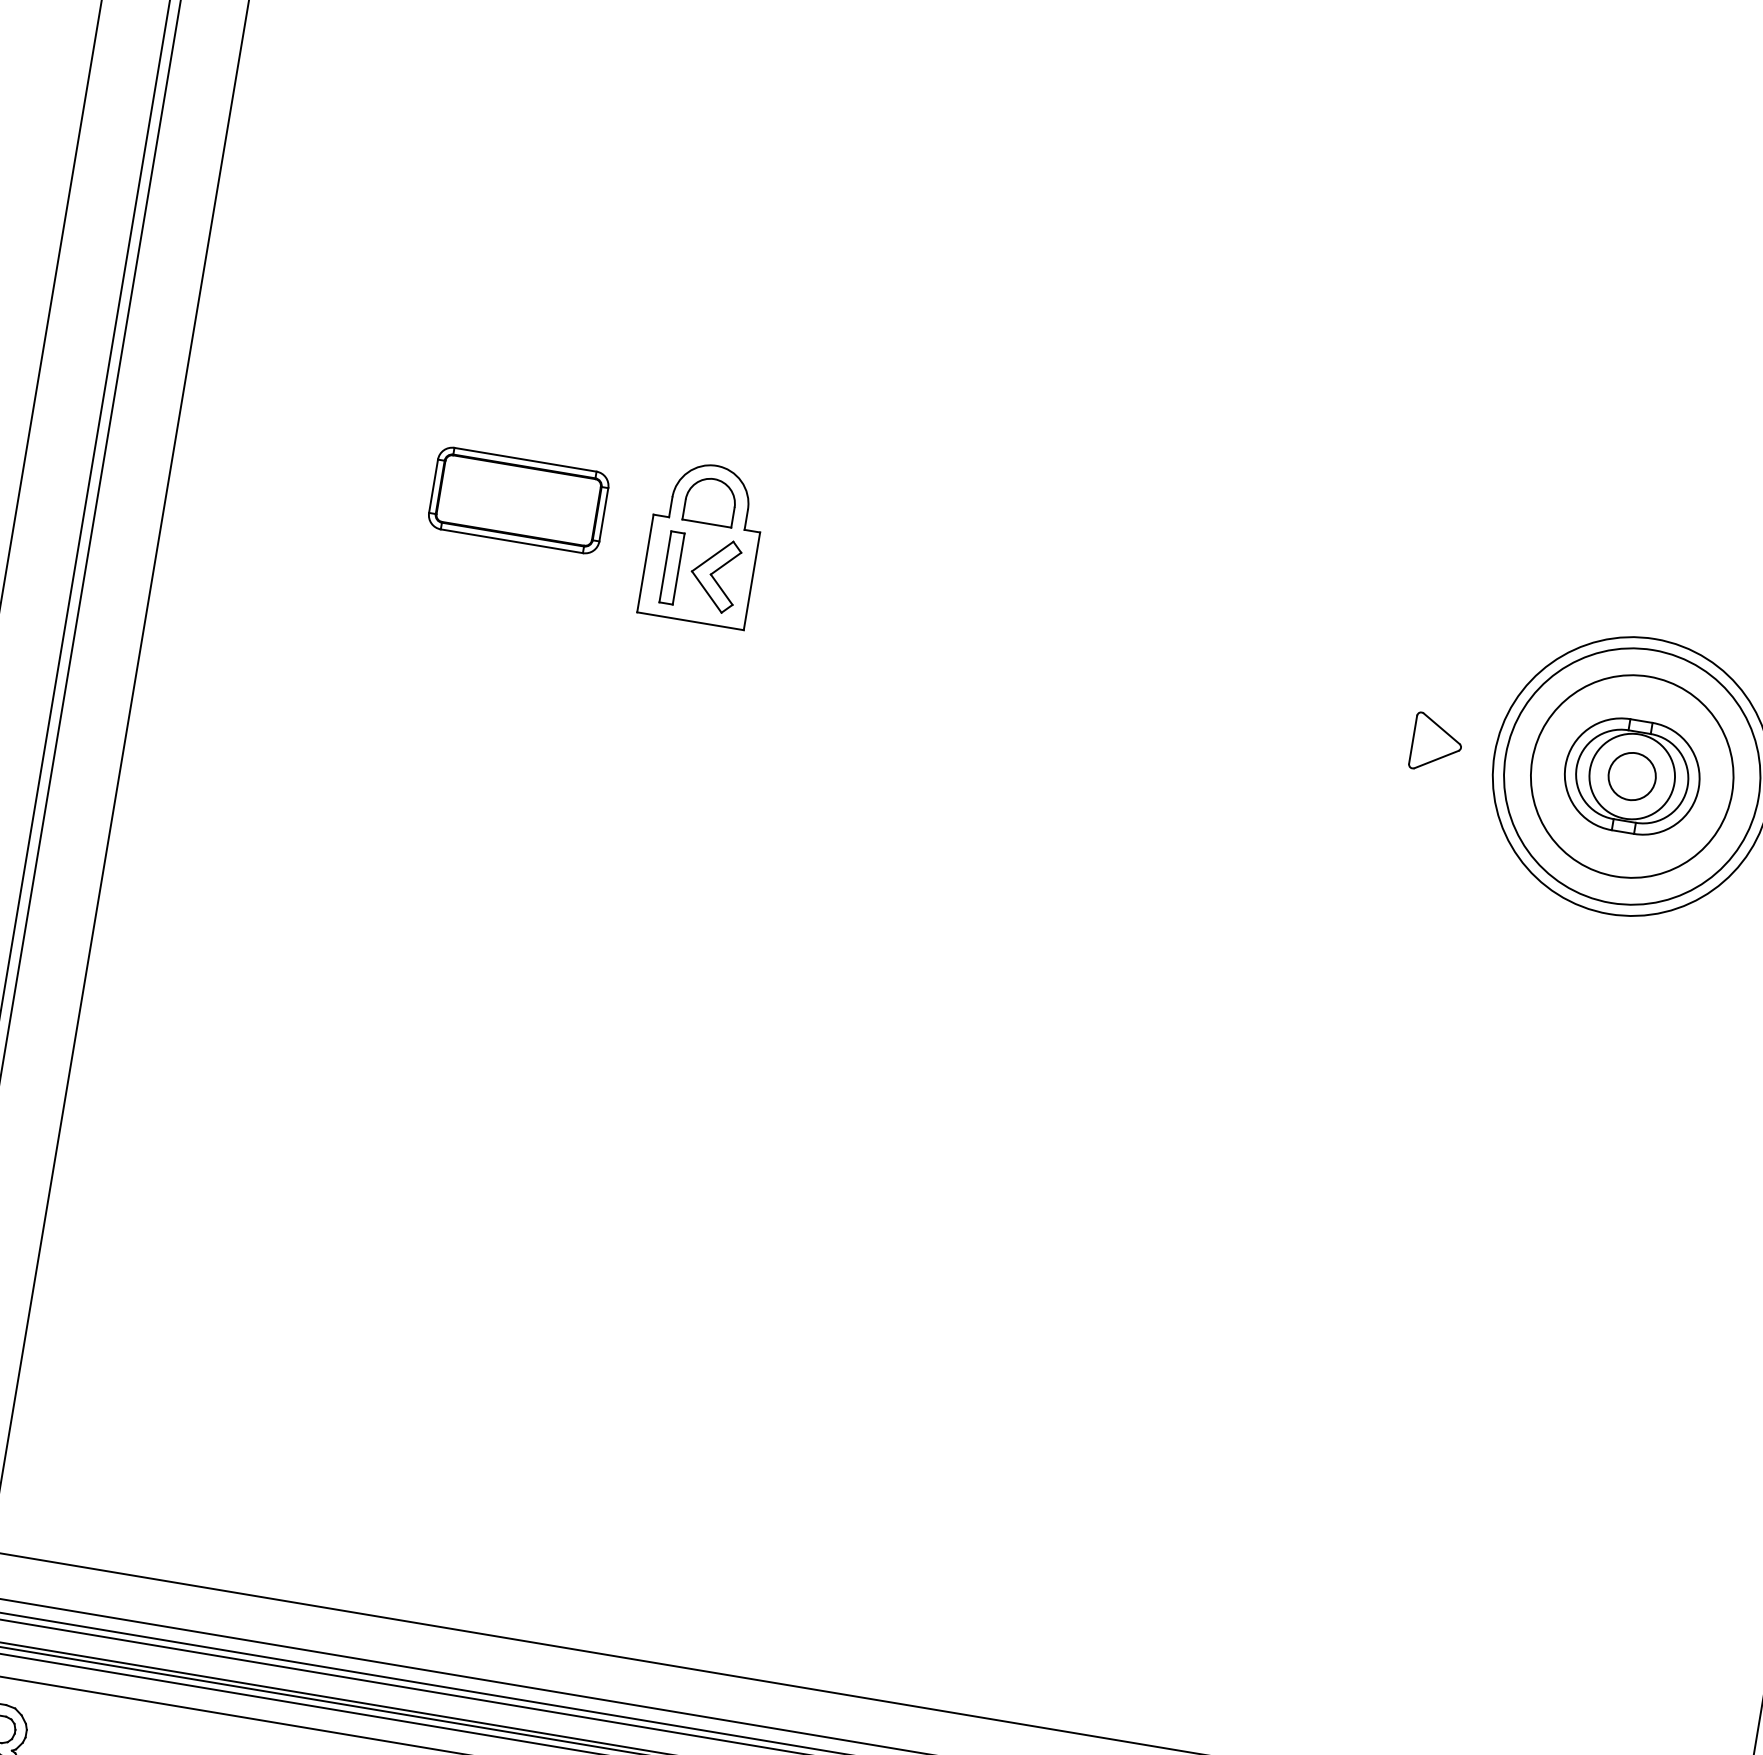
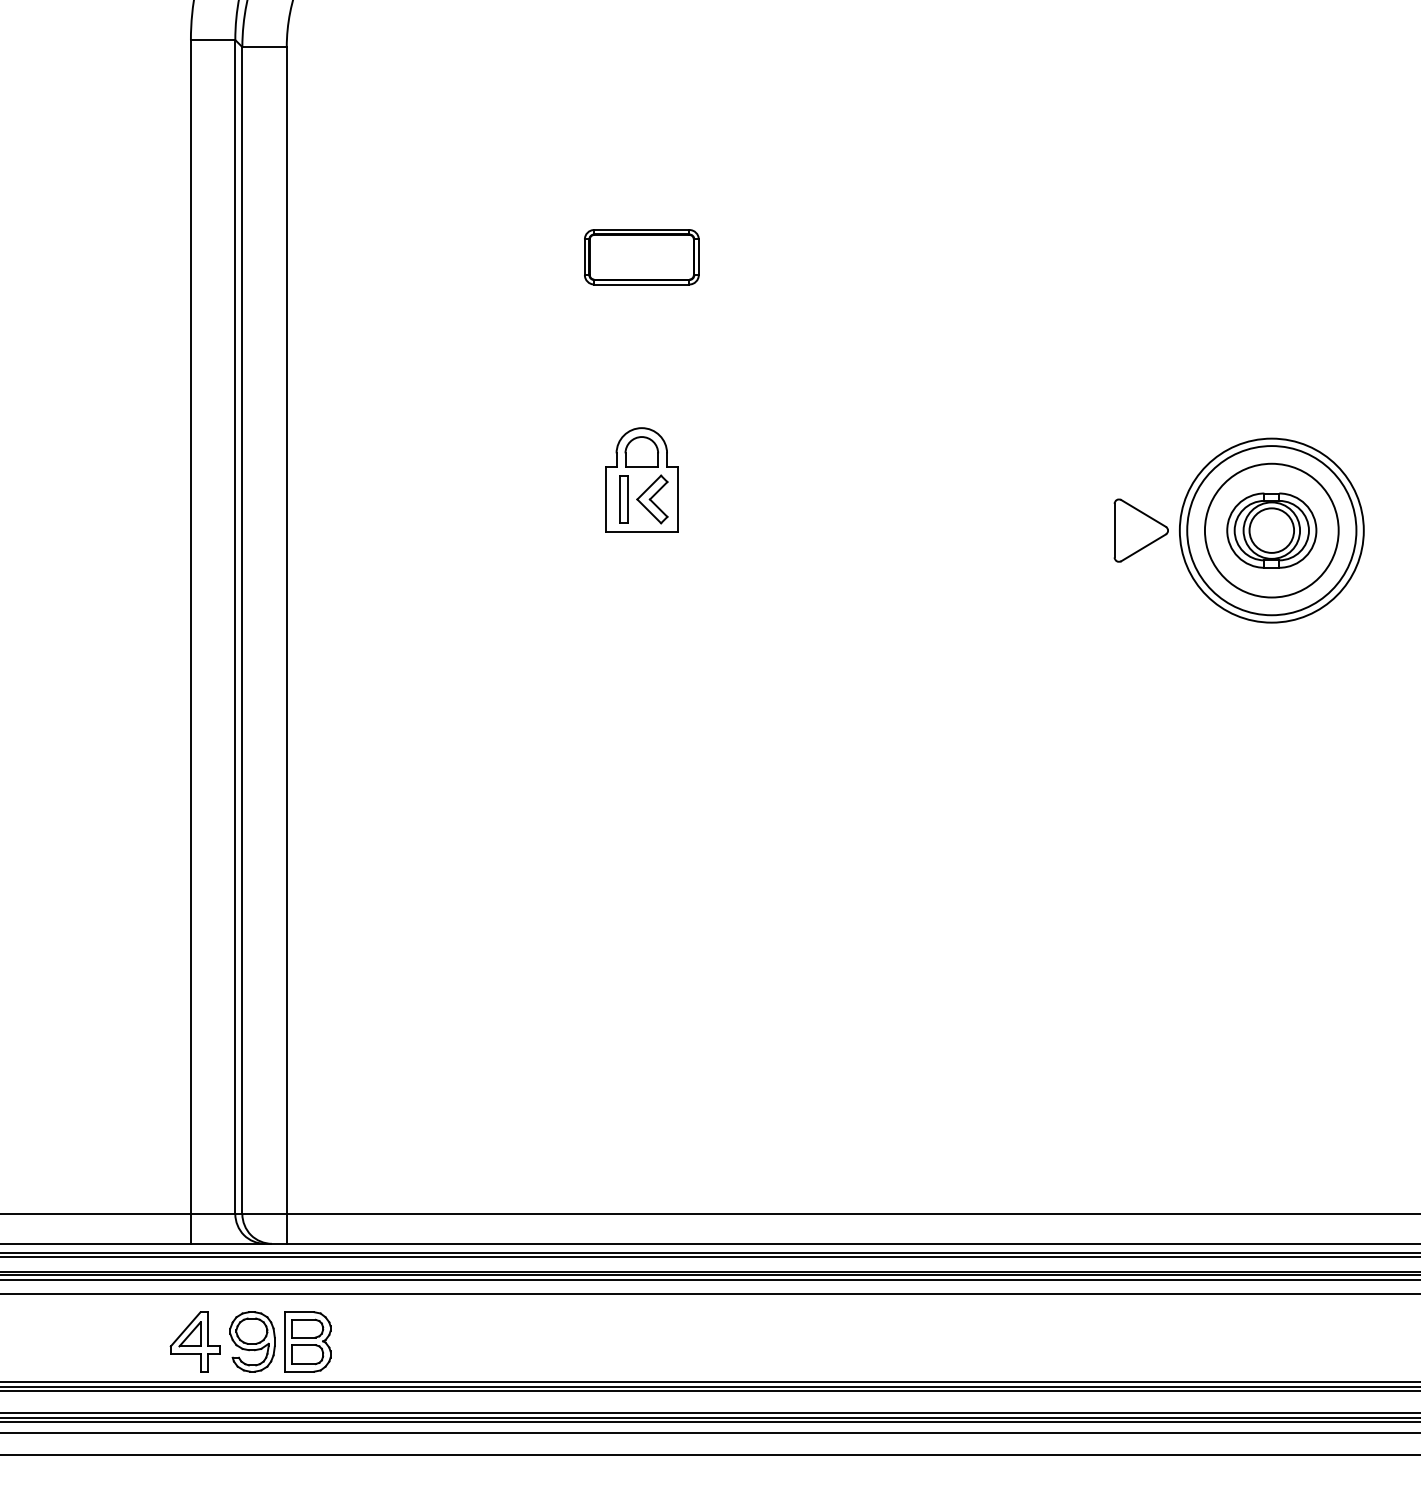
part: (518, 500) -> (641, 257), moved
part: (1436, 743) -> (1140, 530), size x1.67
circle: (1631, 776) -> (1271, 530), size x1.43

